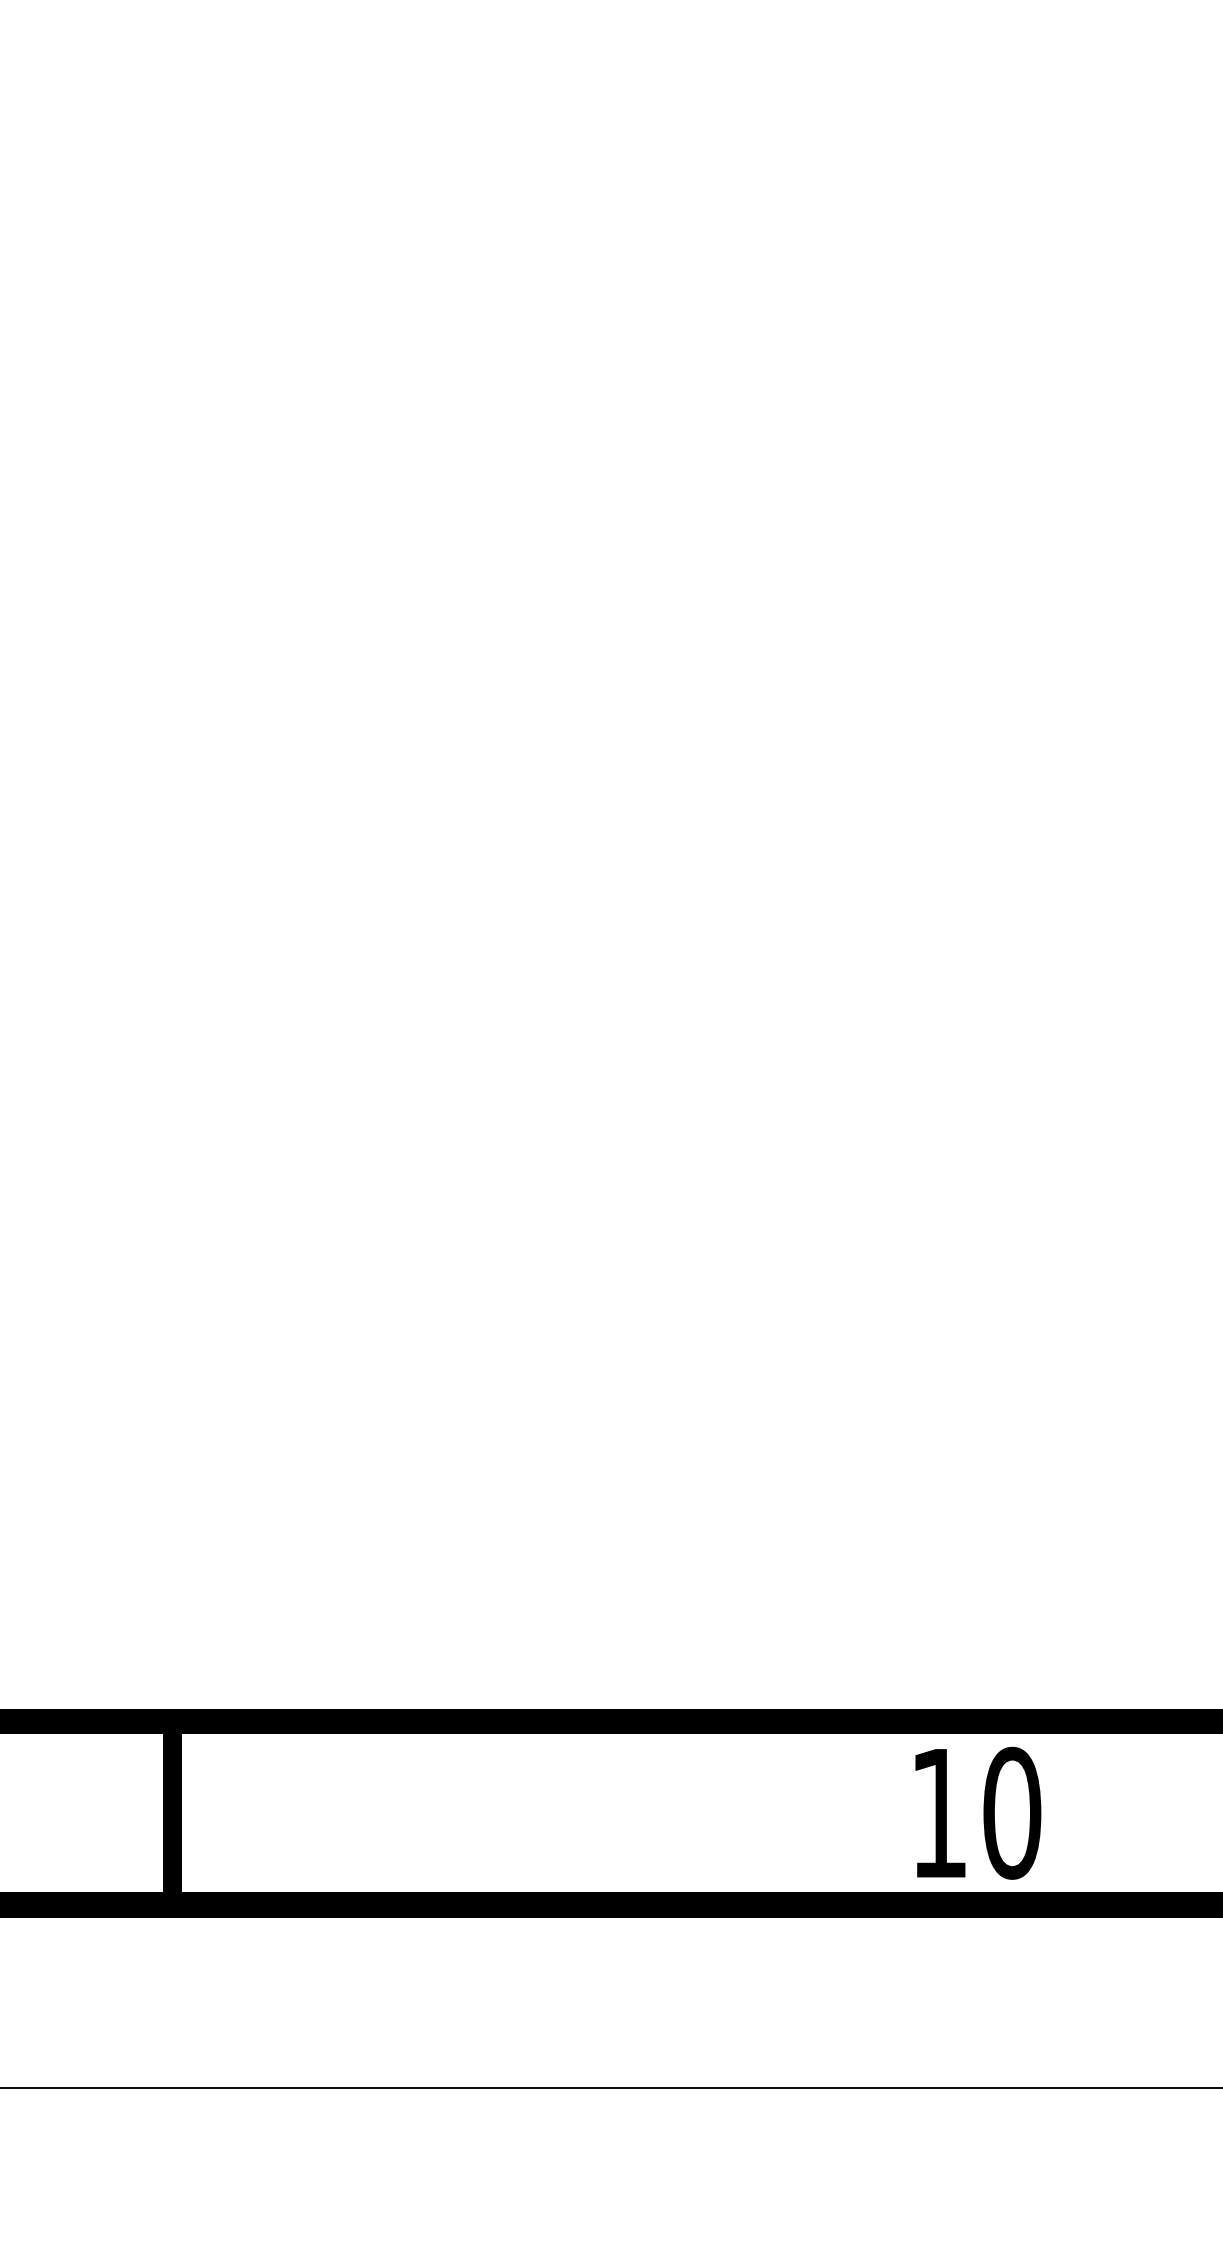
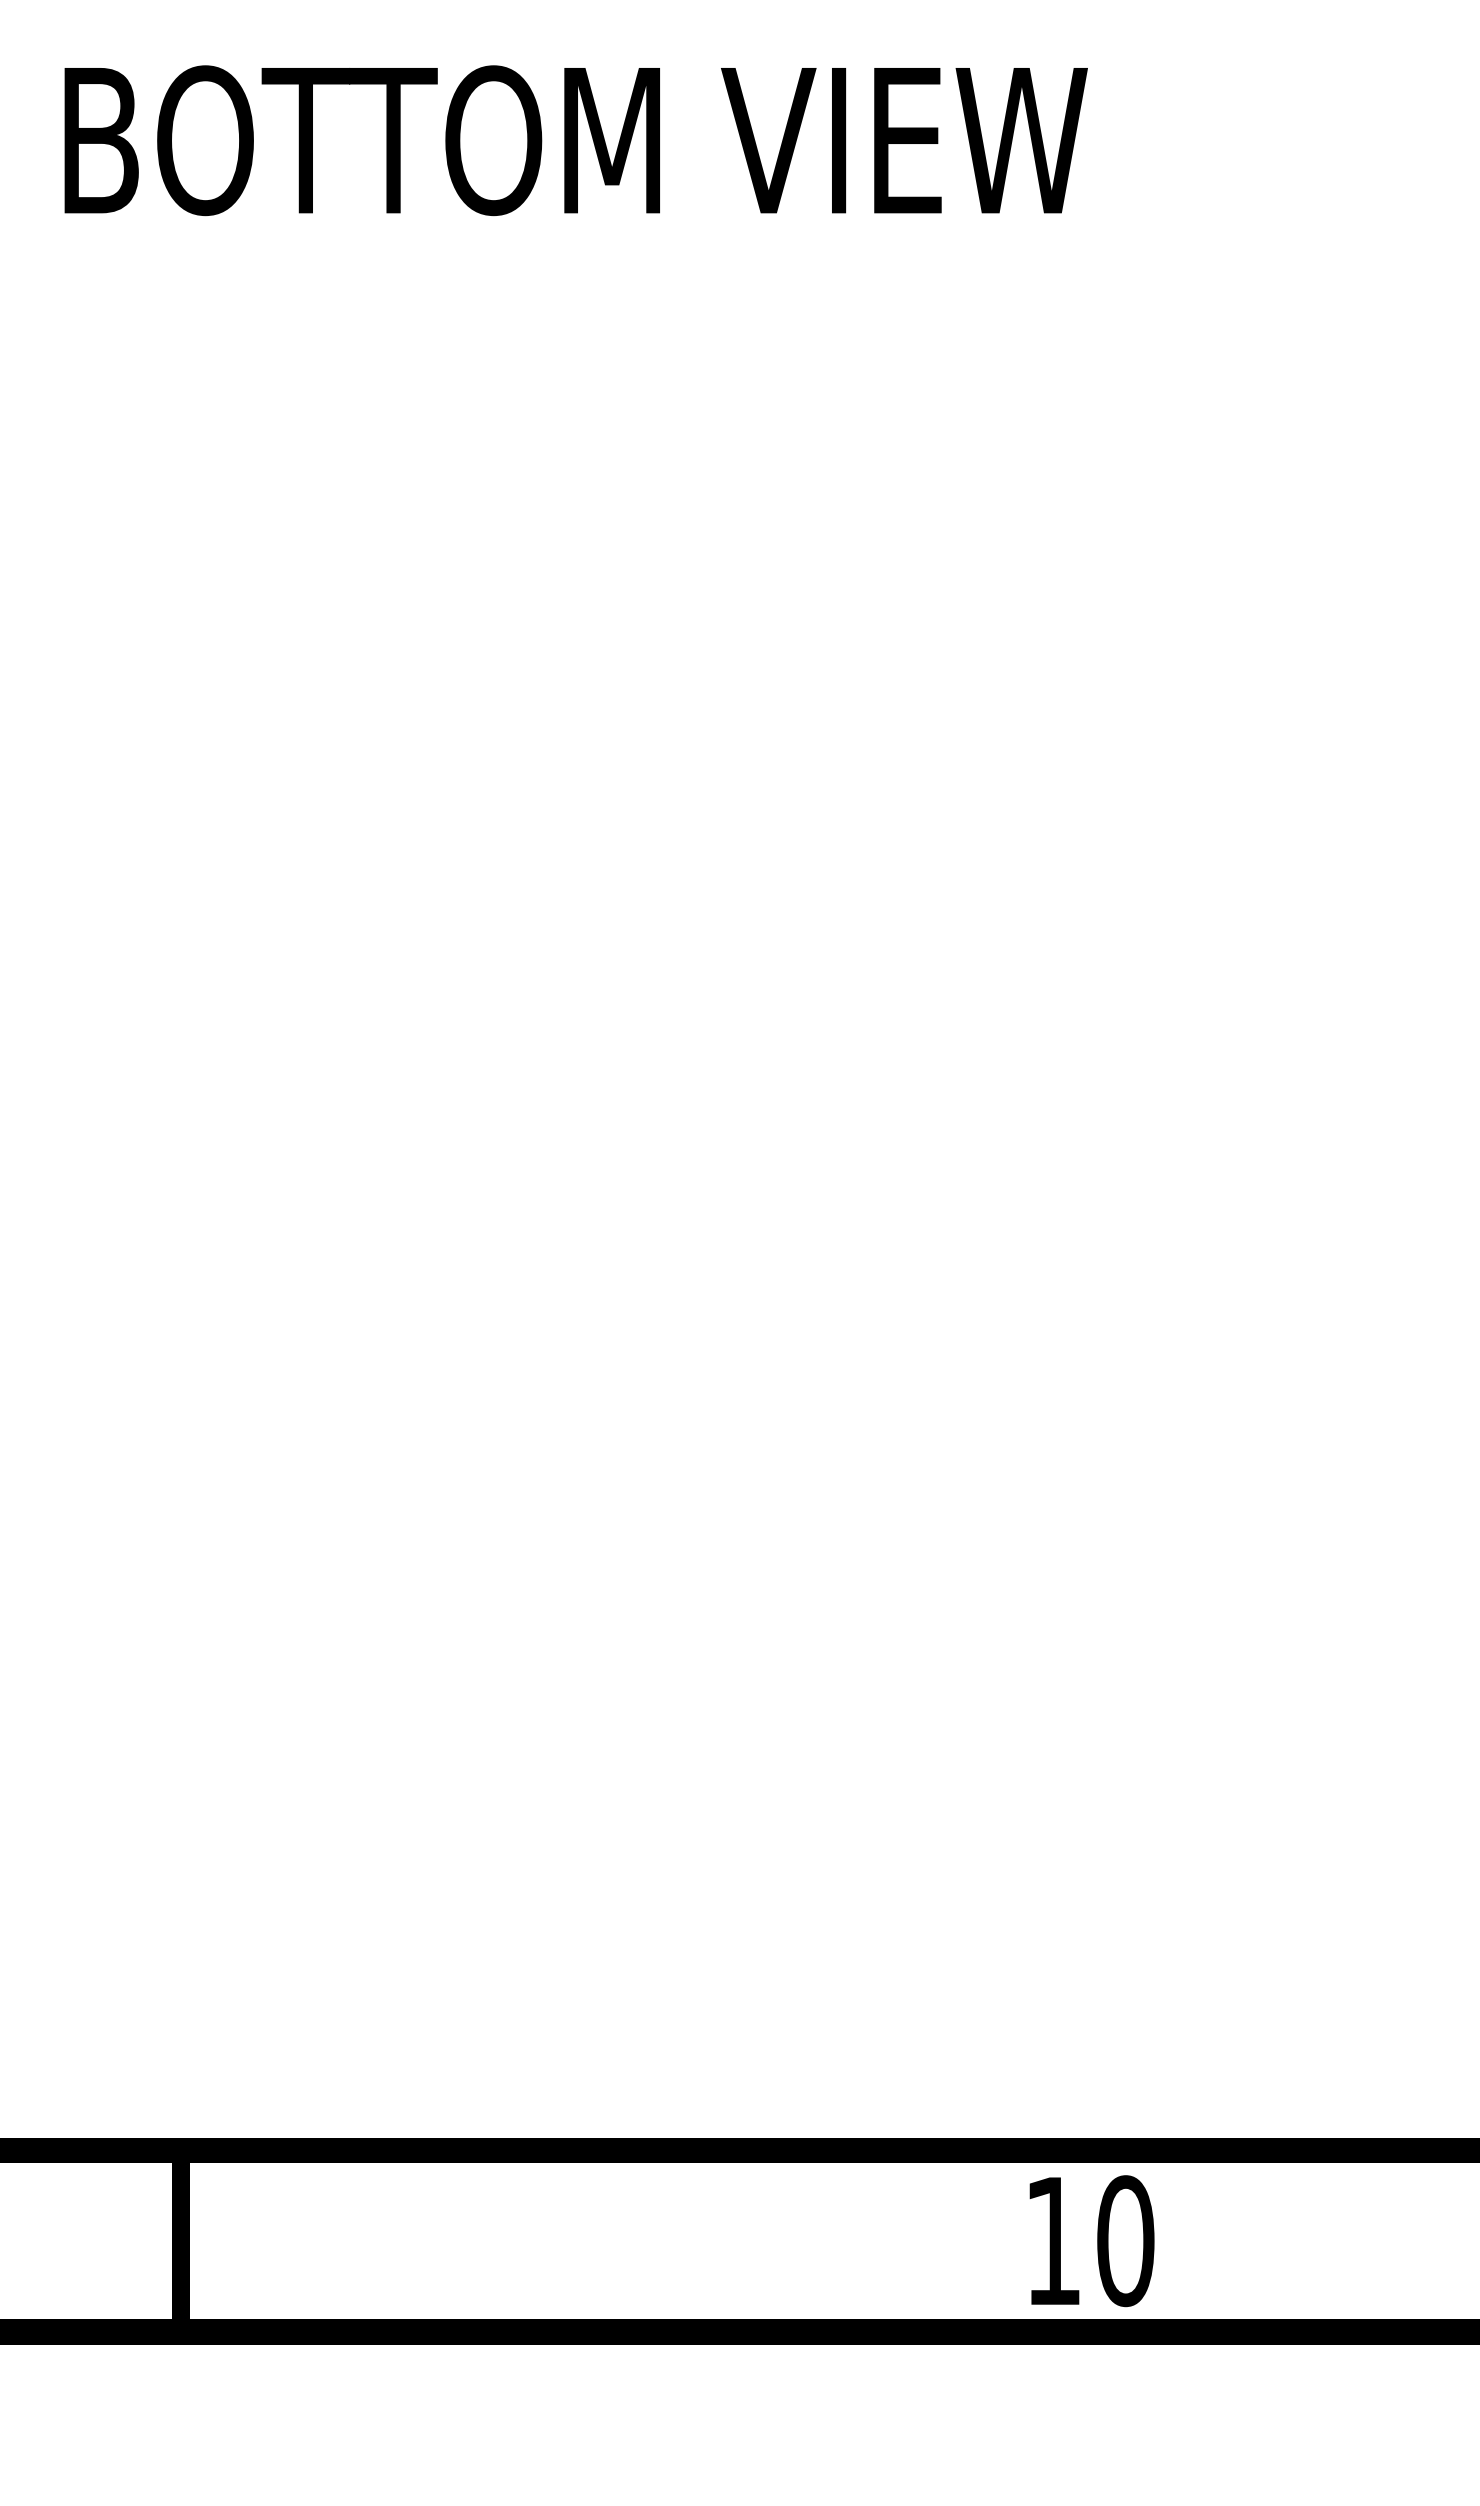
text: (977, 1813) -> (1091, 2241), moved

